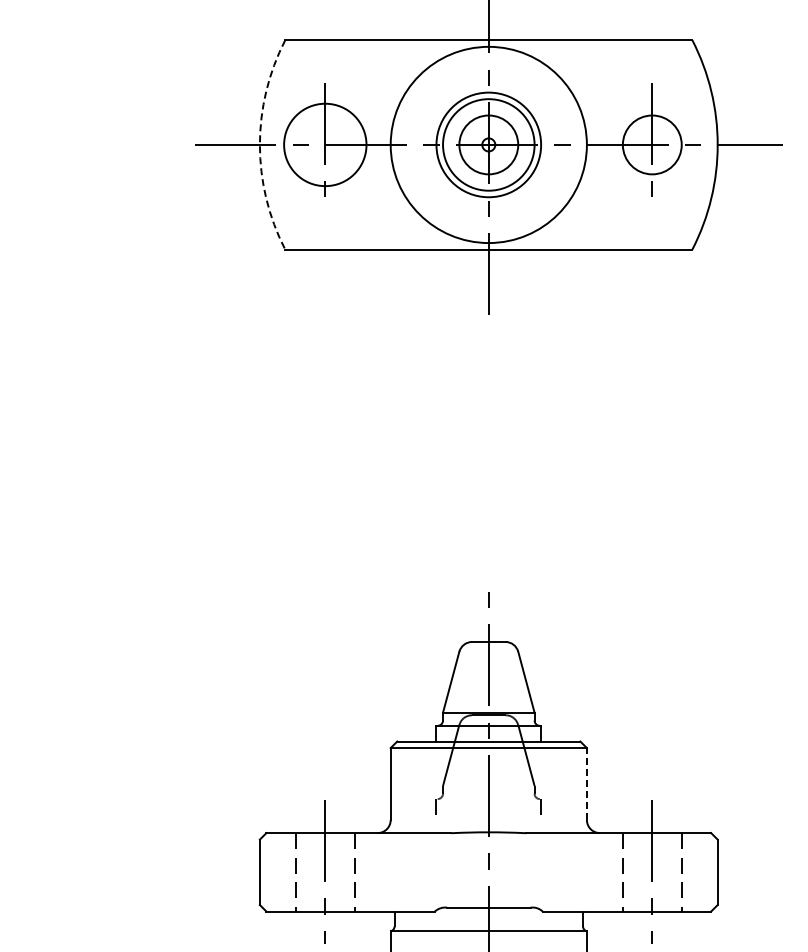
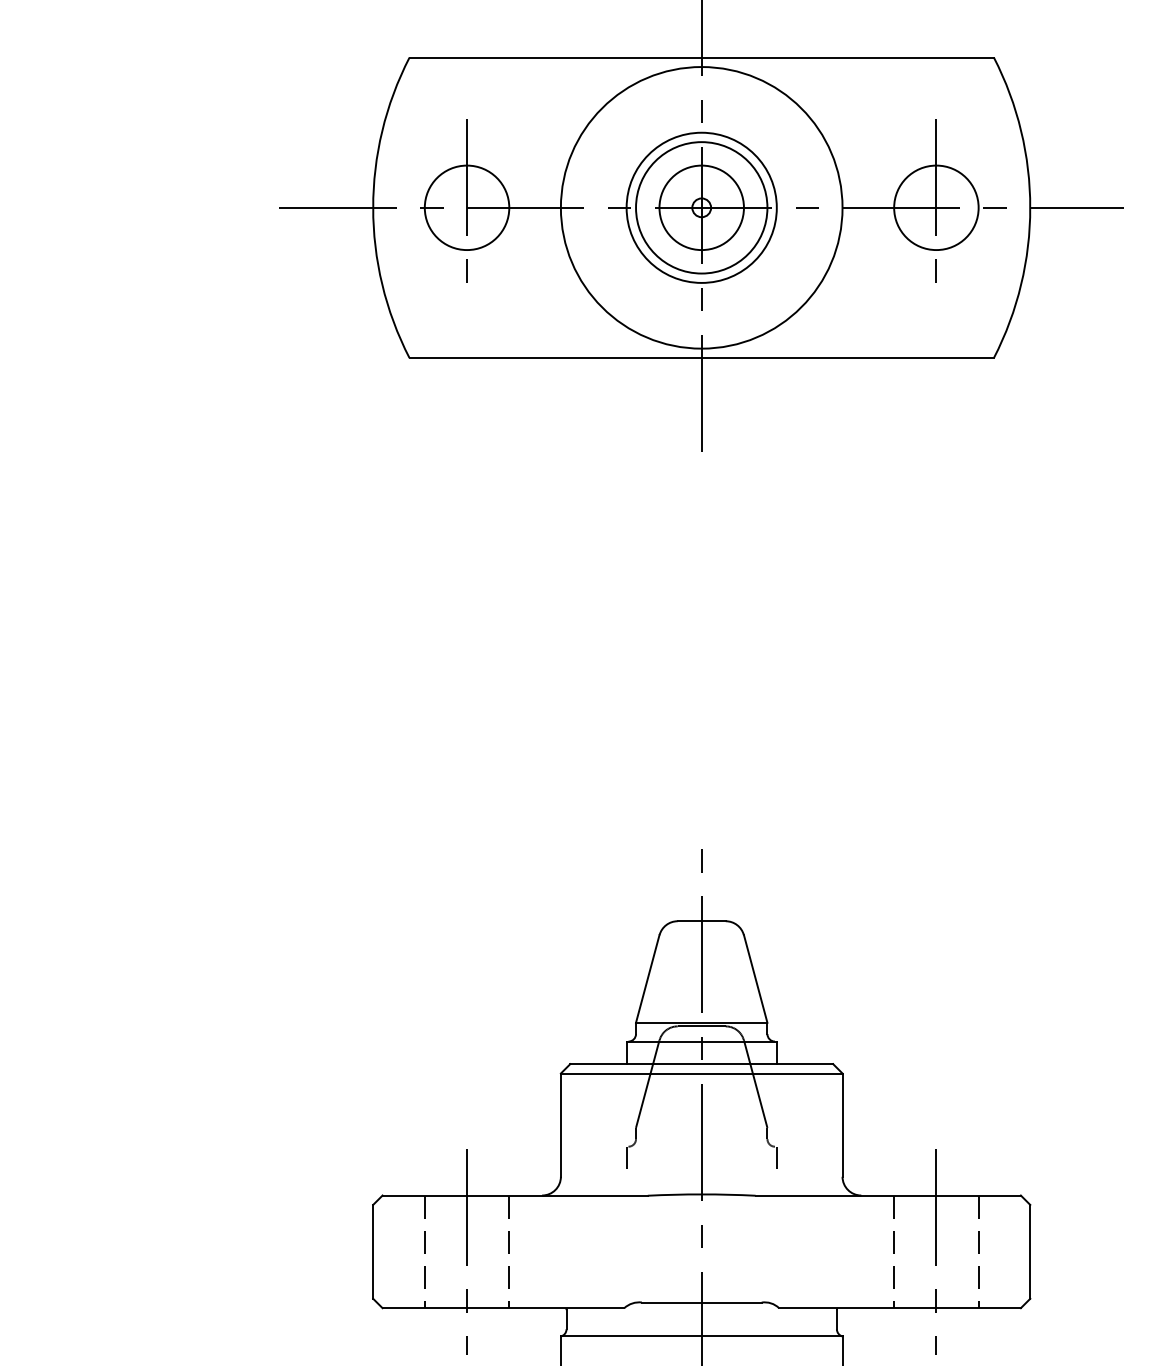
arc: (259, 144) -> (372, 207), dashed -> solid
circle: (324, 144) -> (465, 207), size x0.71
line: (586, 784) -> (841, 1125), dashed -> solid

